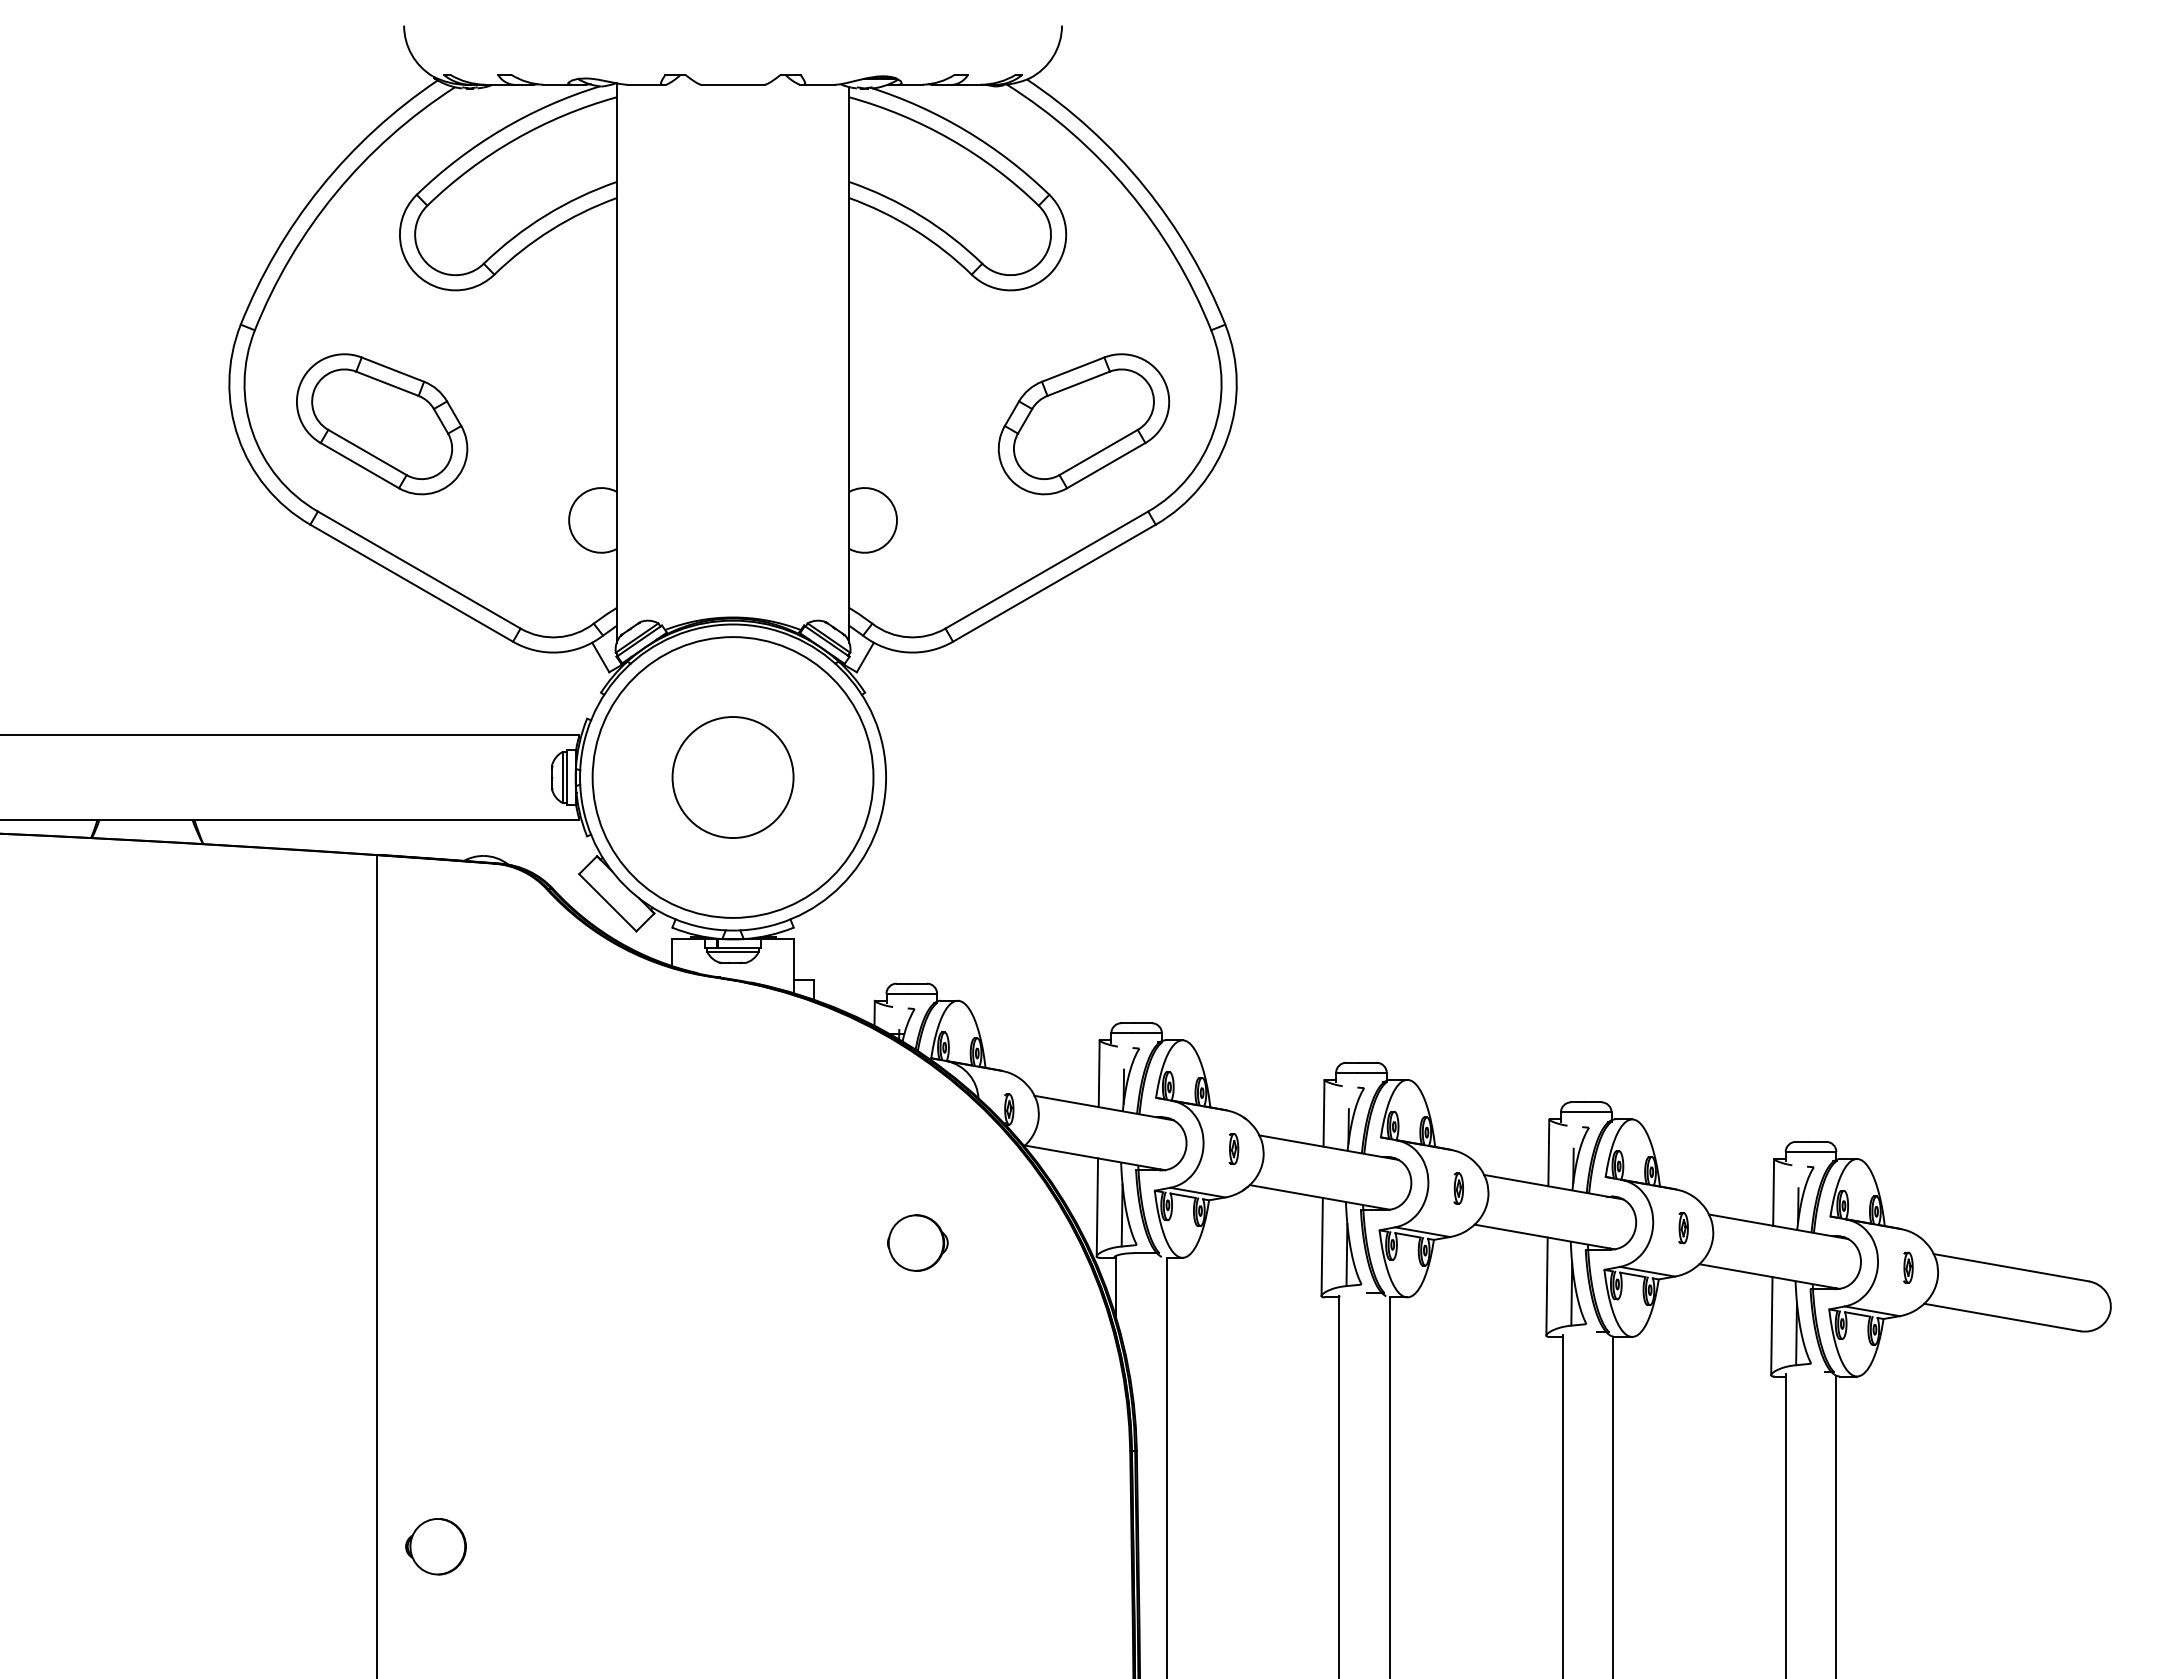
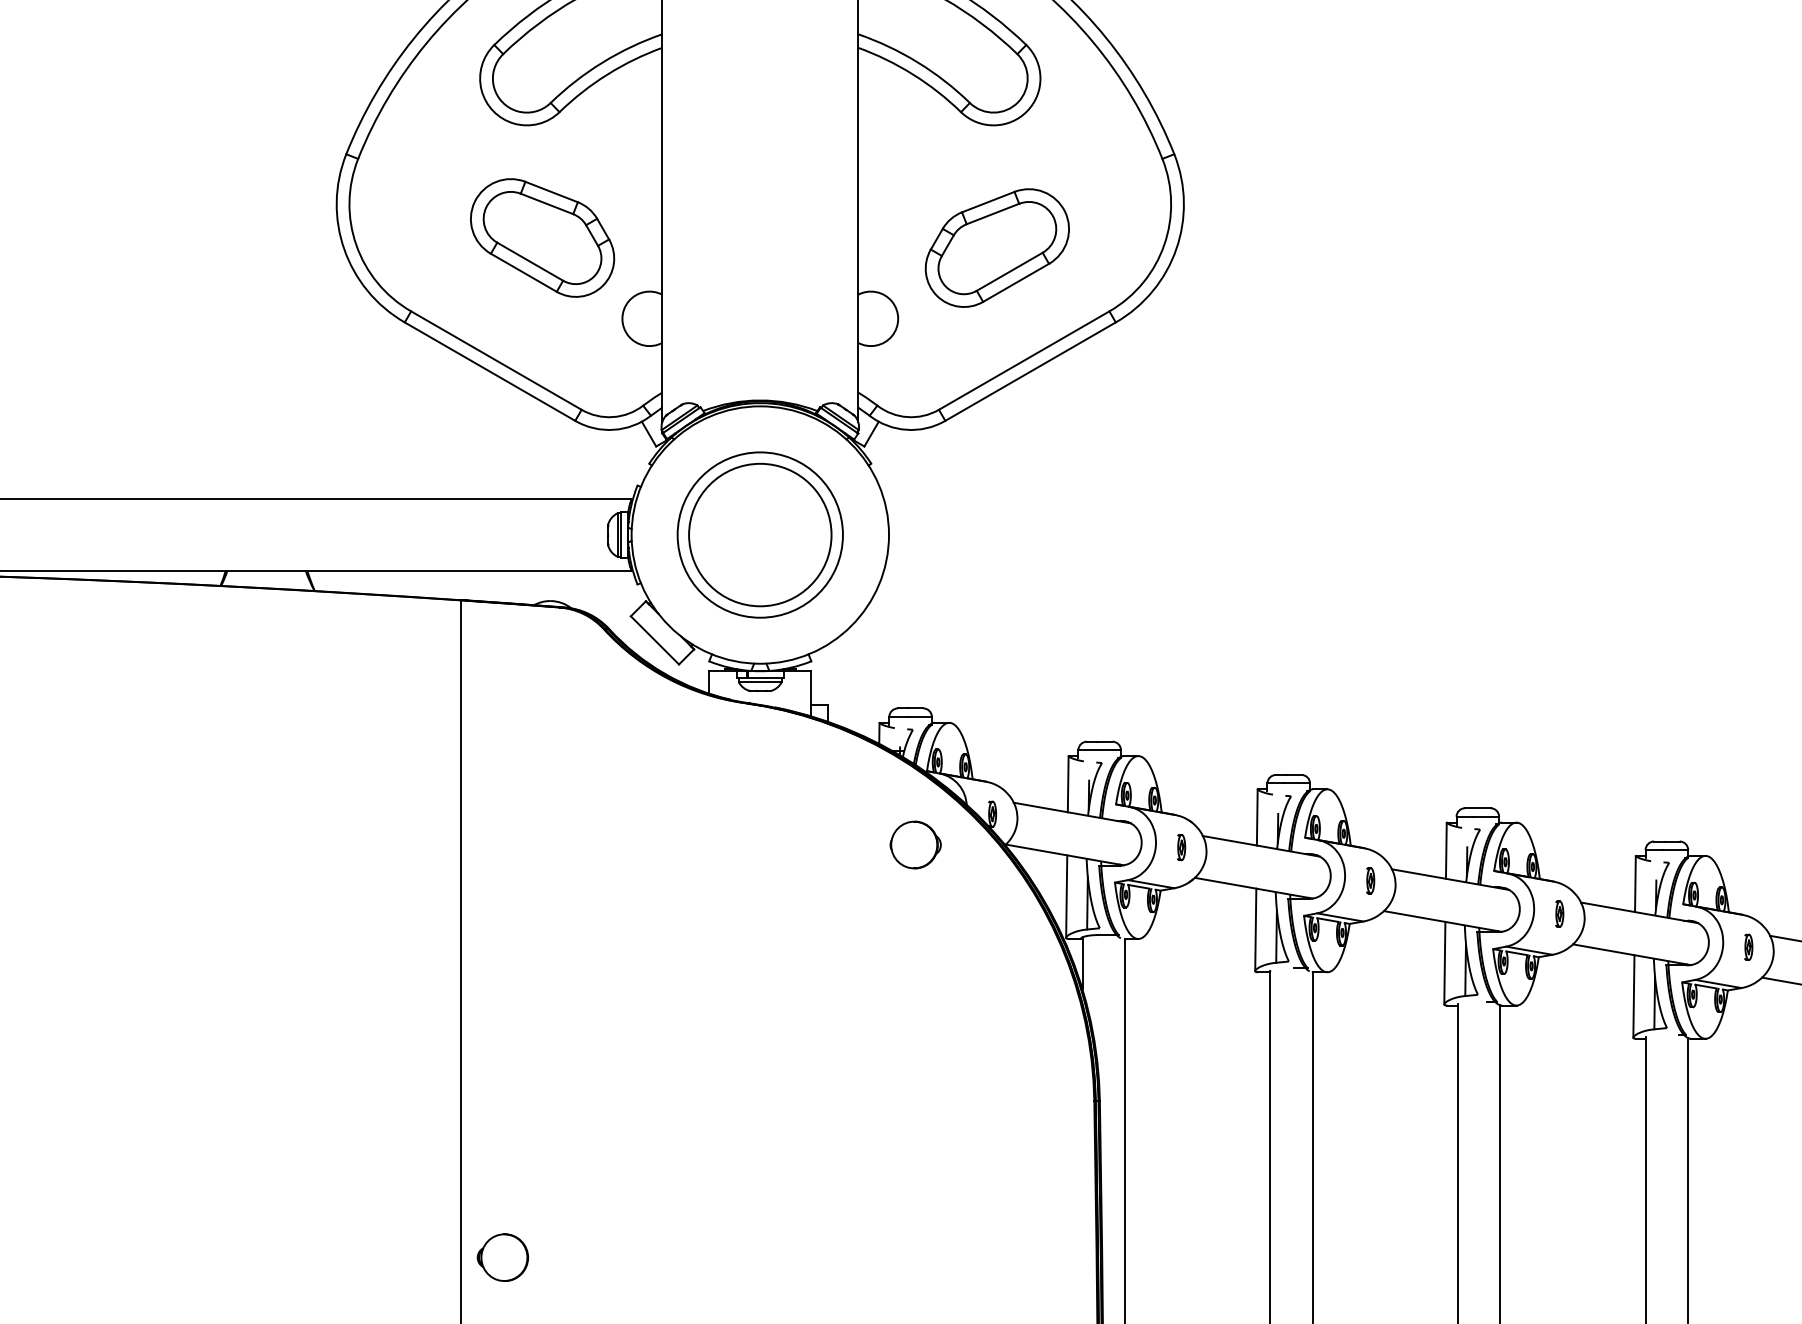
part: (382, 424) -> (542, 238), moved
part: (1083, 424) -> (996, 248), moved
circle: (732, 777) -> (759, 535), size x0.7
circle: (732, 777) -> (759, 535), size x1.4
part: (917, 1242) -> (915, 844), moved
part: (435, 1546) -> (502, 1257), moved

